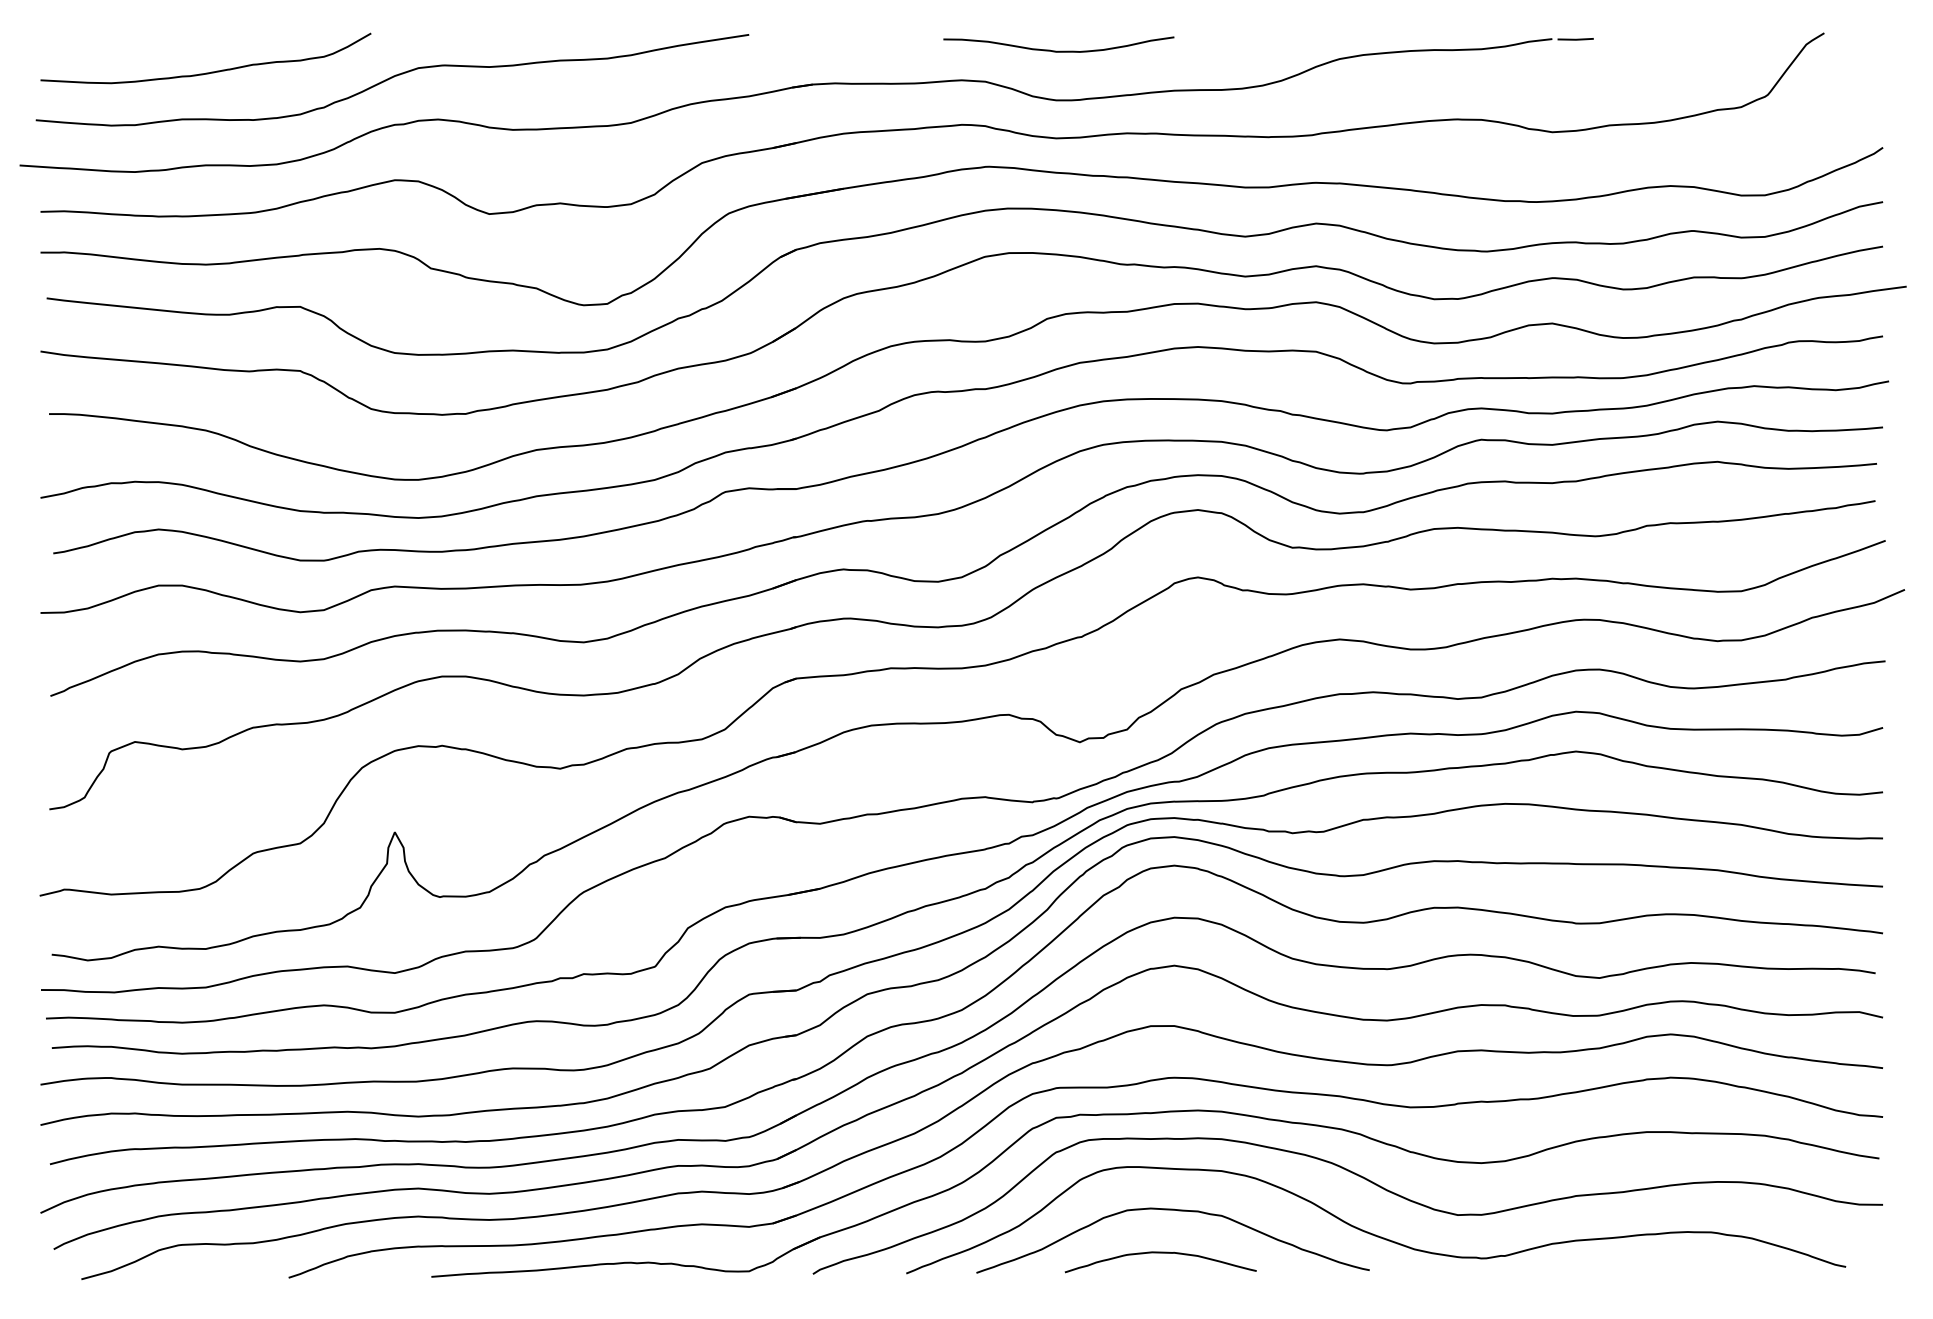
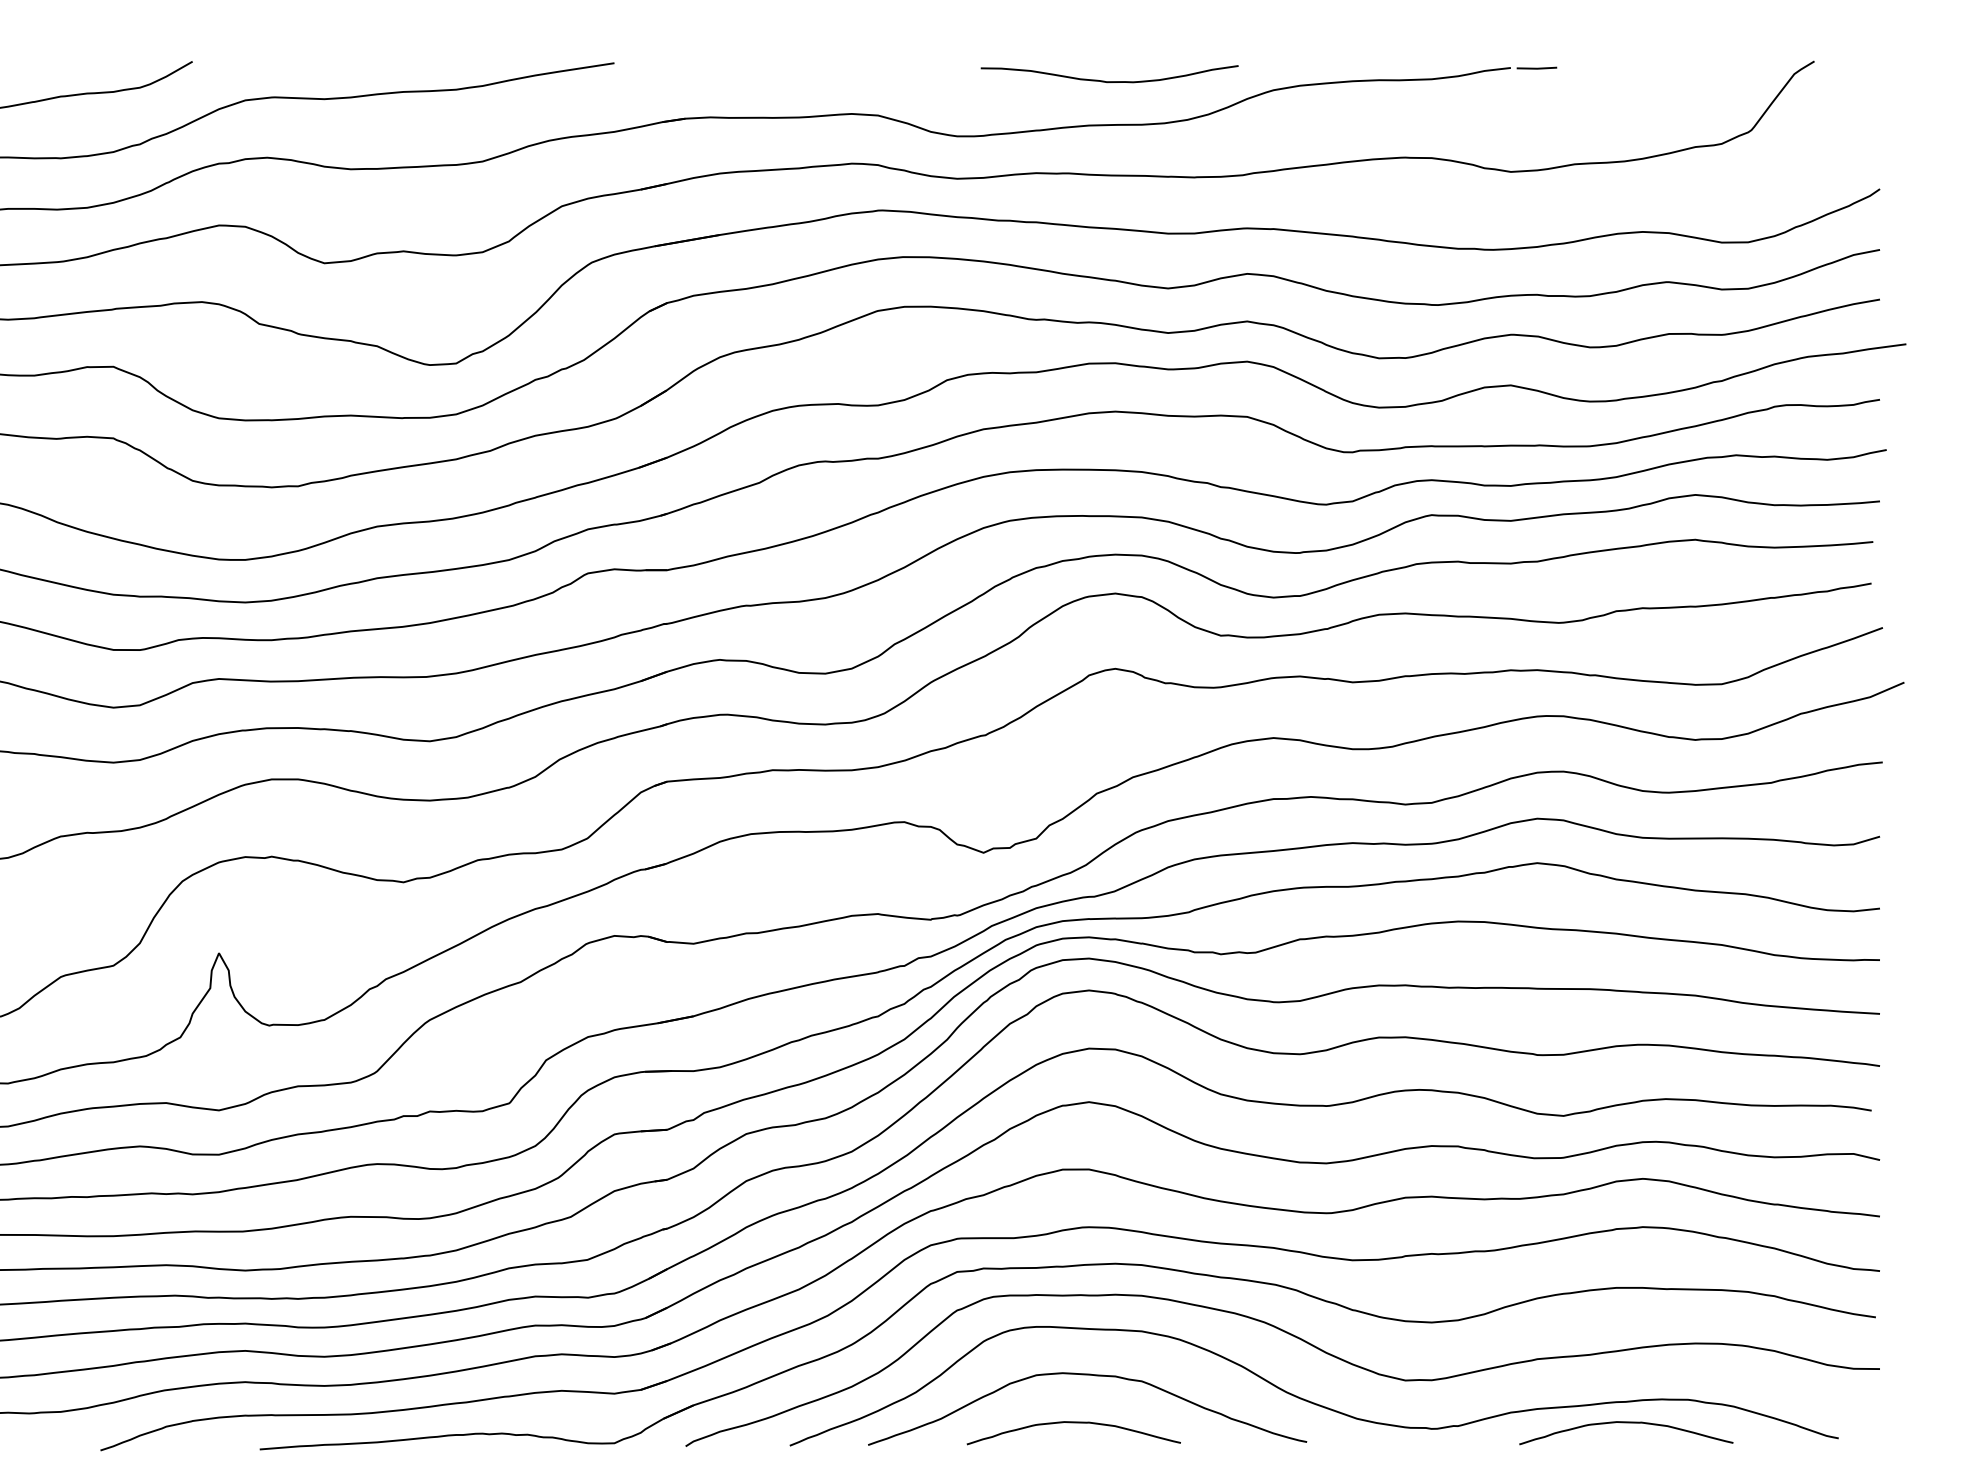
curve: (1058, 50) -> (1109, 80), moved
curve: (1655, 1253) -> (1626, 1423), added

